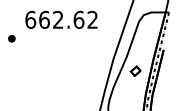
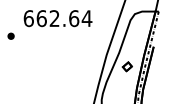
text: (92, 19) -> (86, 18), 662.62 -> 662.64

